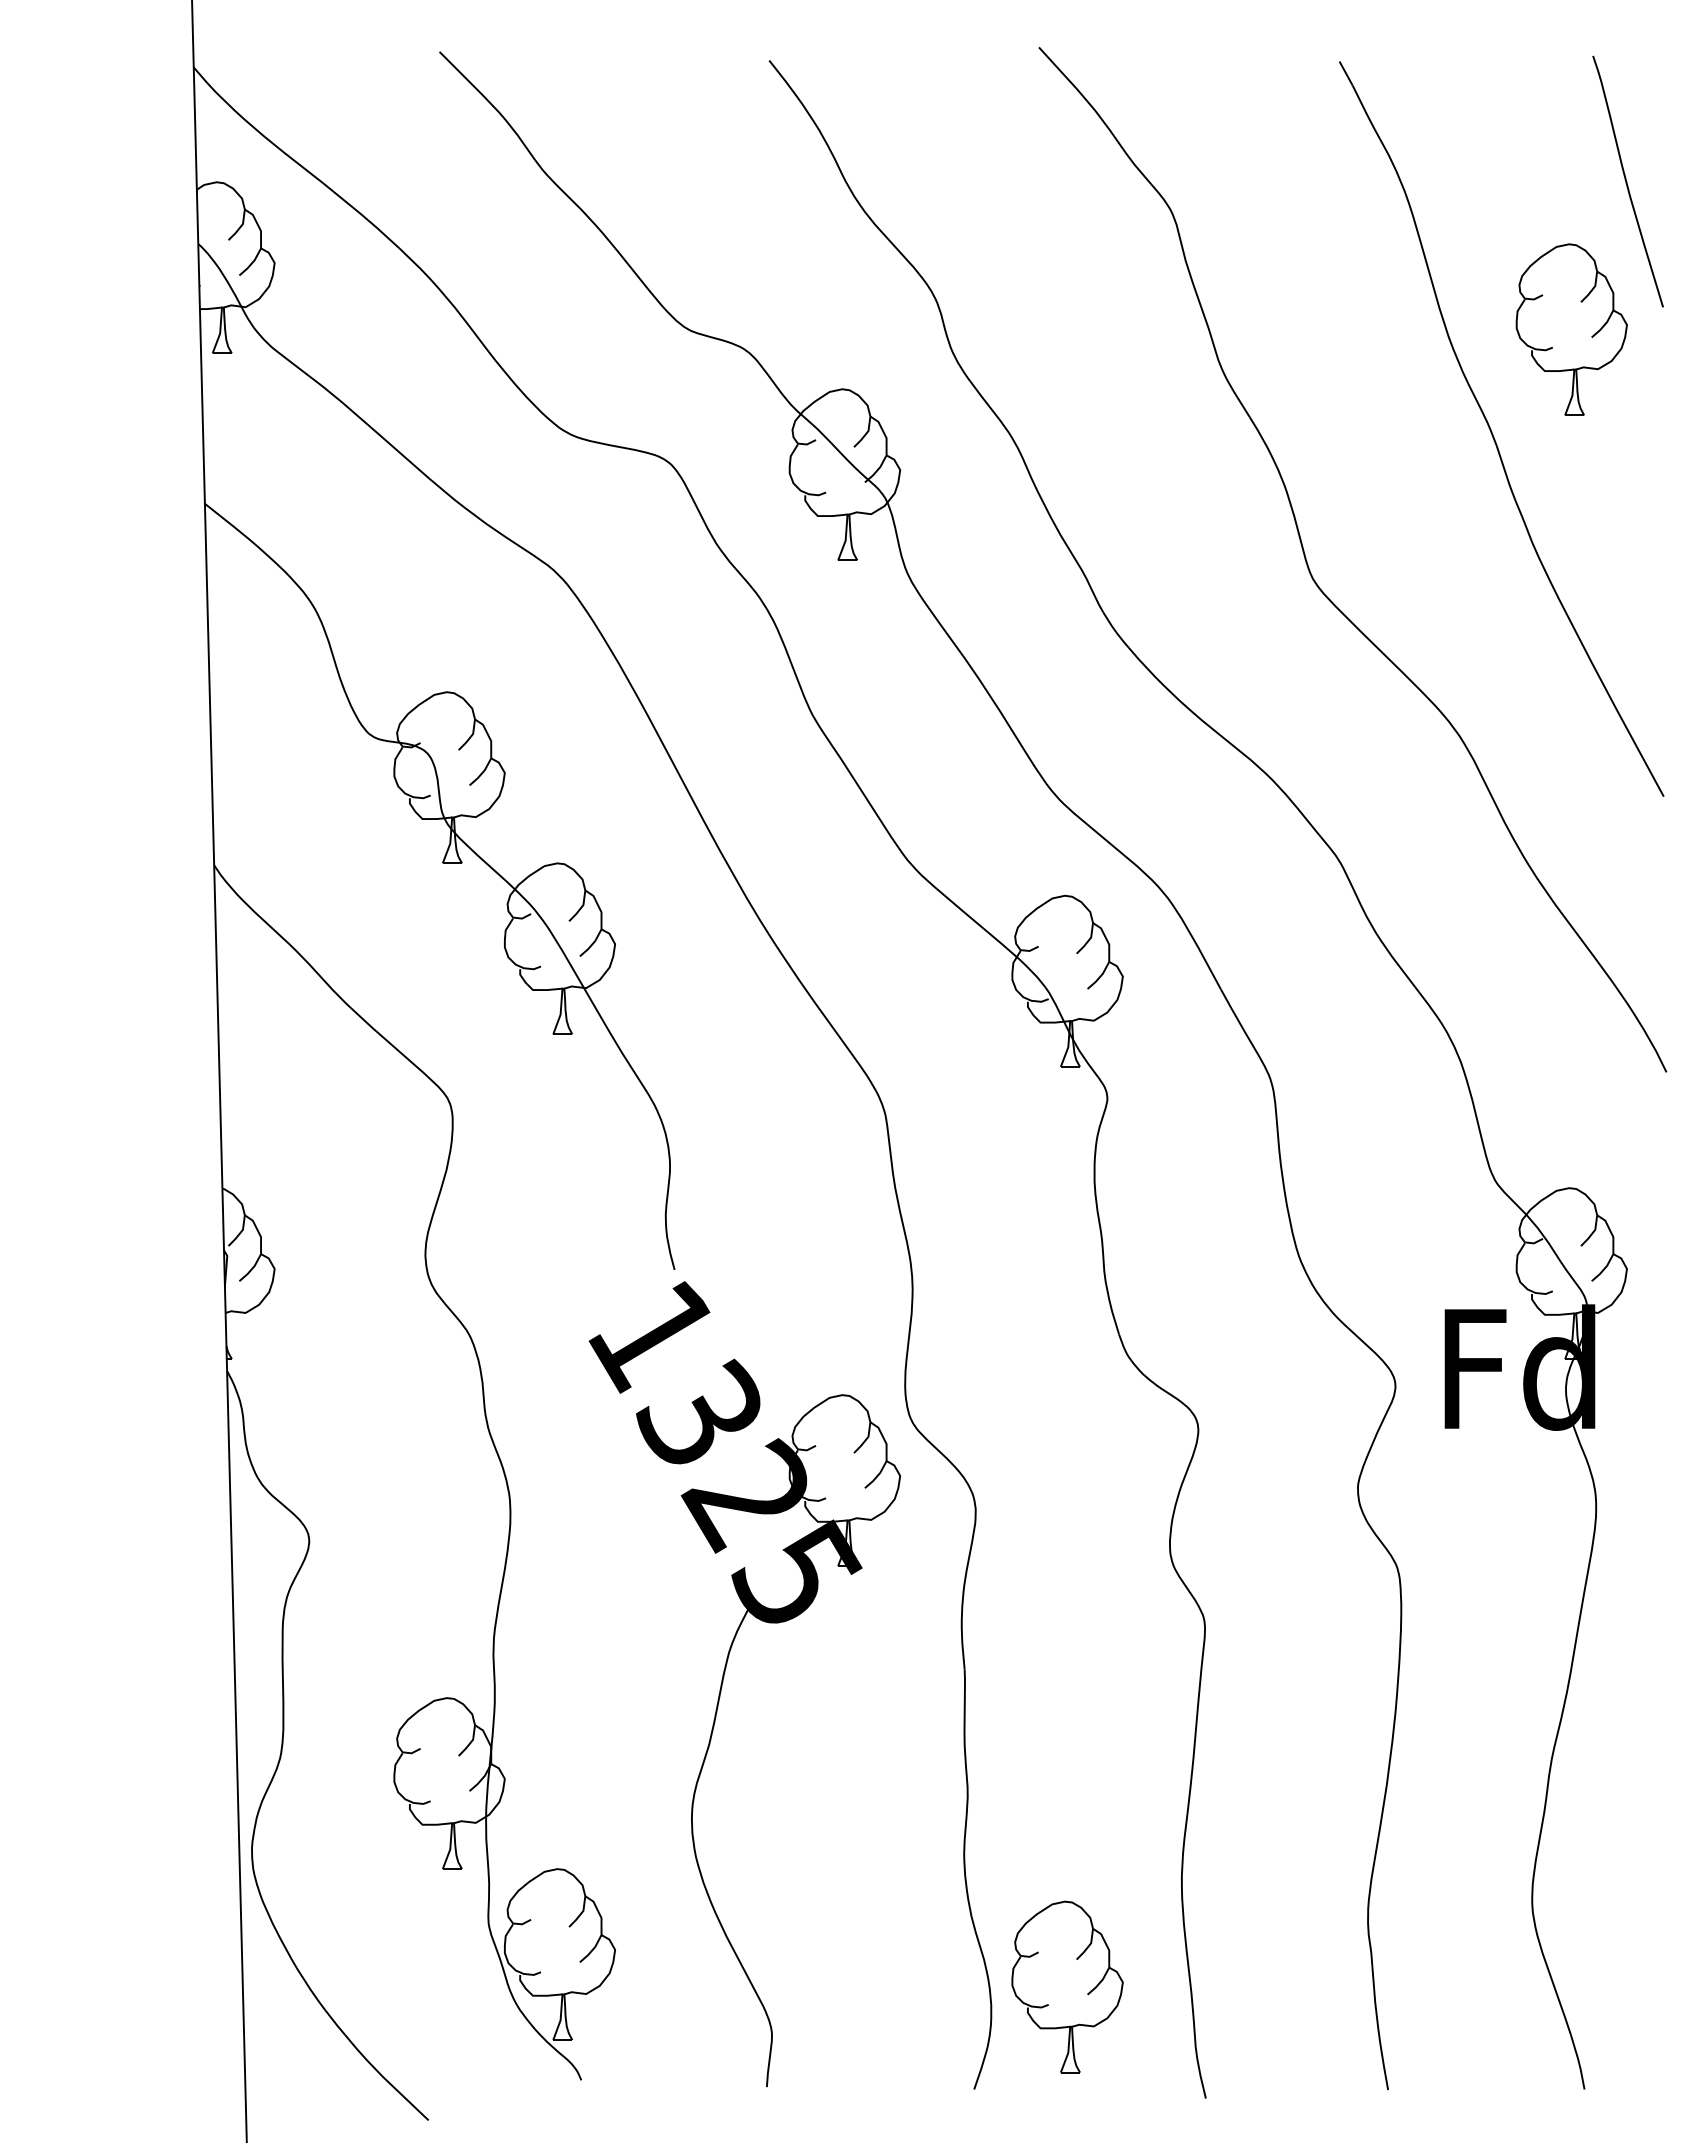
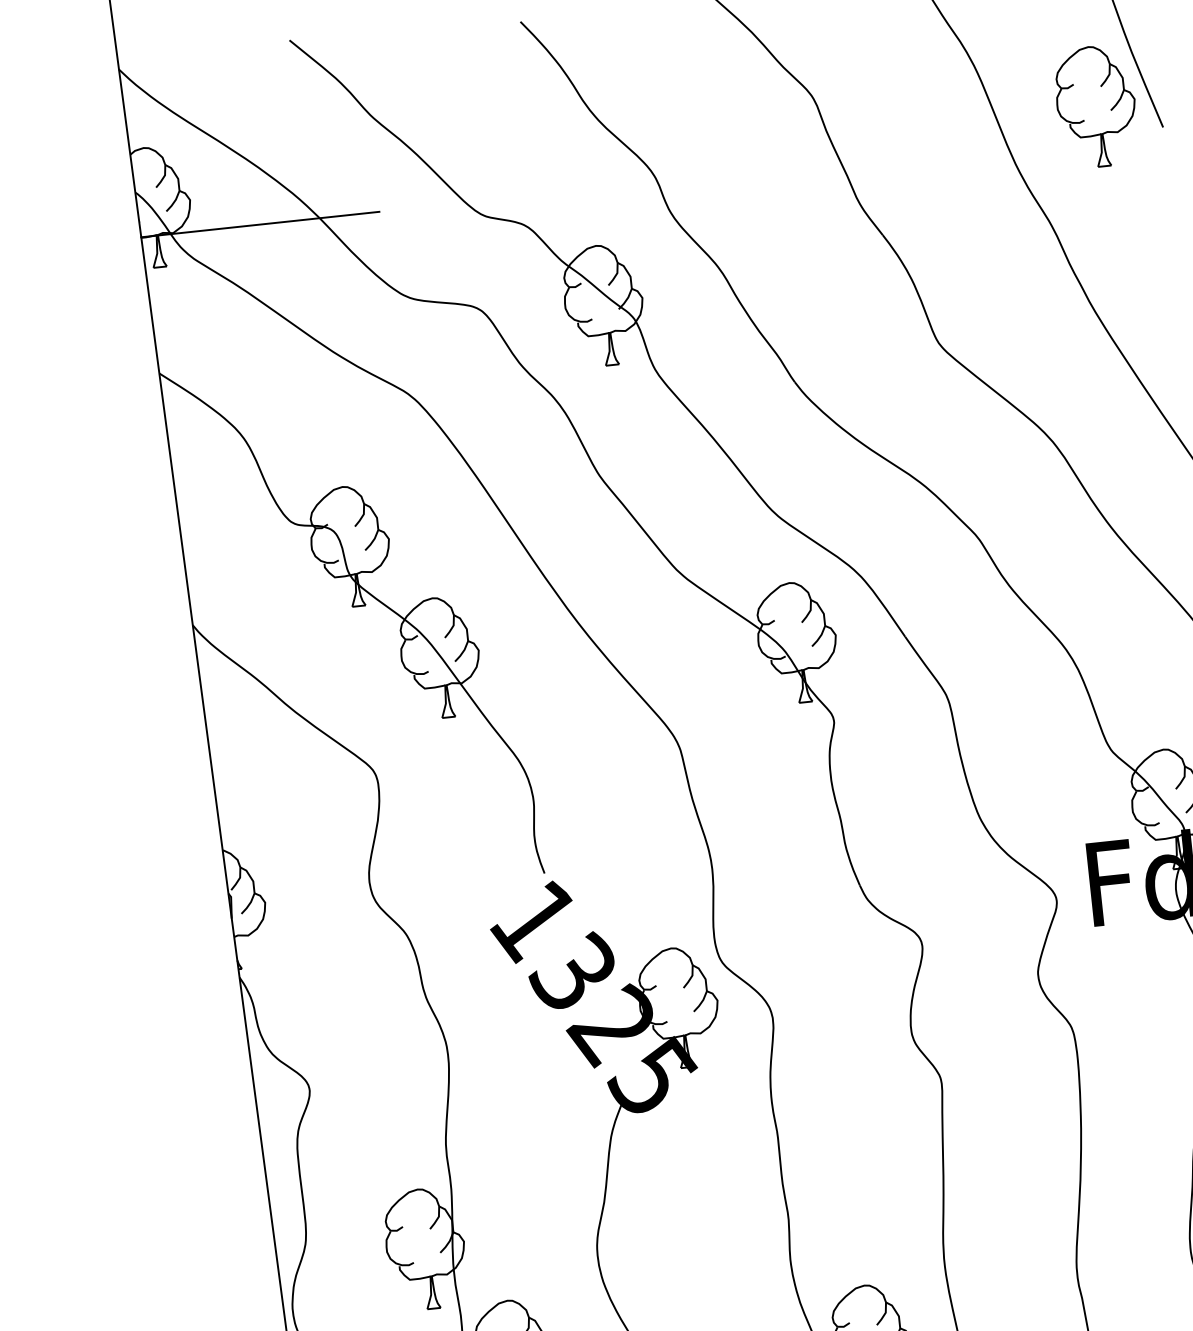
line: (369, 308) -> (259, 224), added
part: (1571, 329) -> (1096, 106), moved

